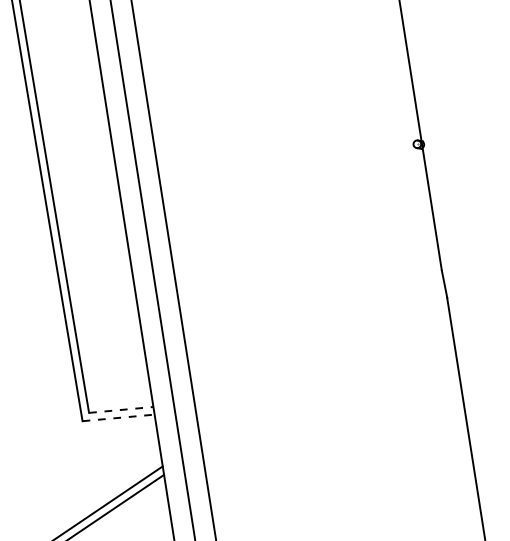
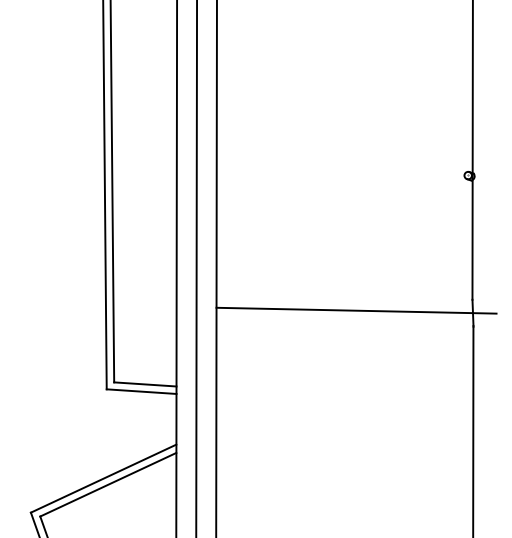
line: (325, 300) -> (356, 310), added
line: (121, 409) -> (145, 384), dashed -> solid
line: (118, 417) -> (141, 391), dashed -> solid

